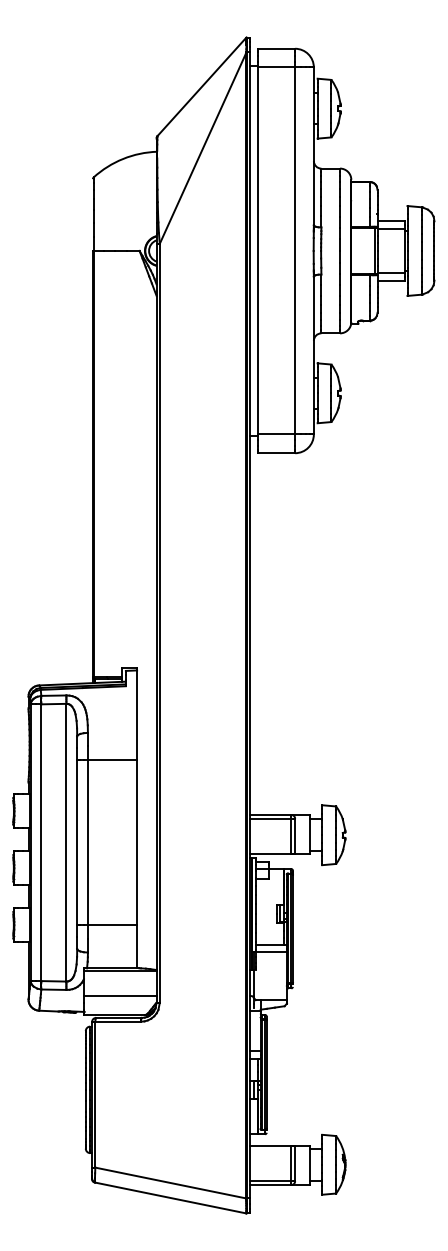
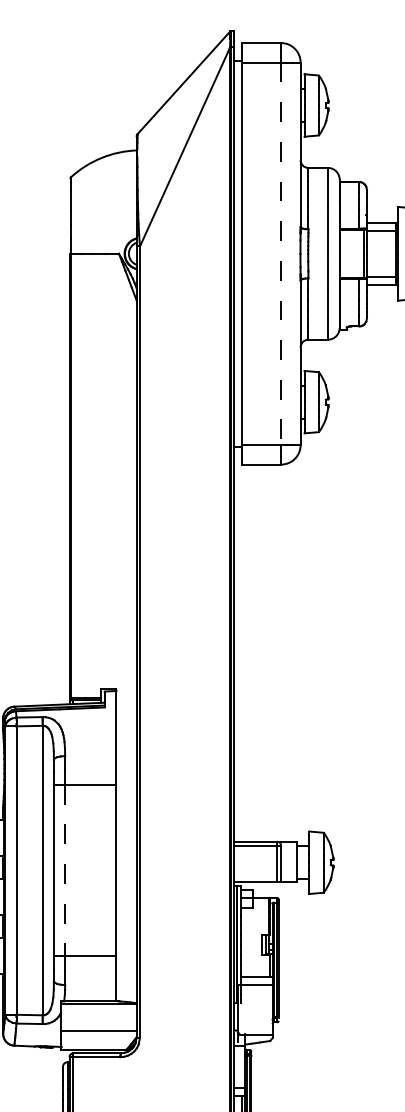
line: (295, 251) -> (281, 254), solid -> dashed
line: (87, 843) -> (64, 871), solid -> dashed

